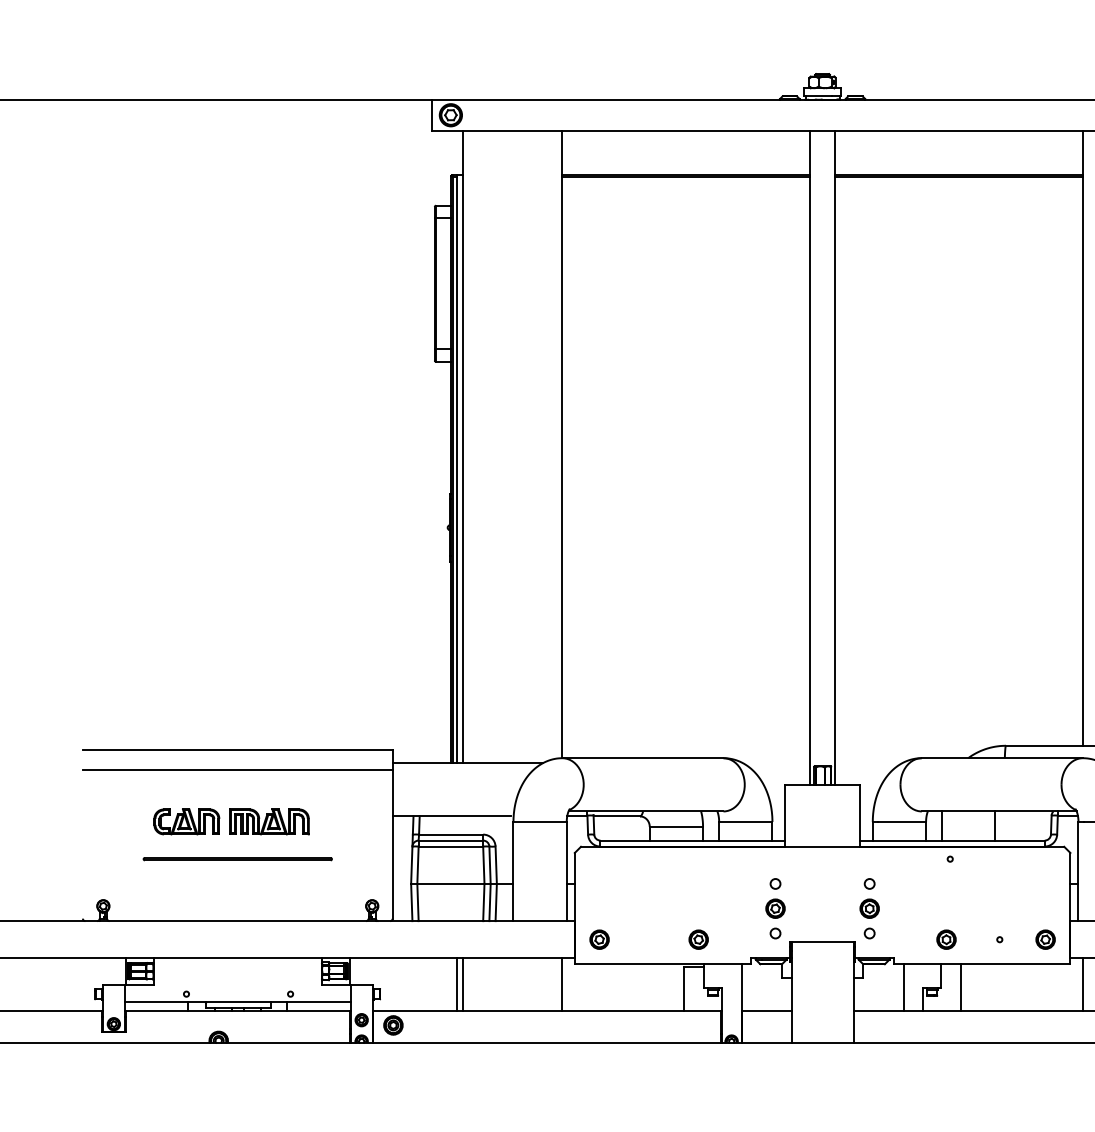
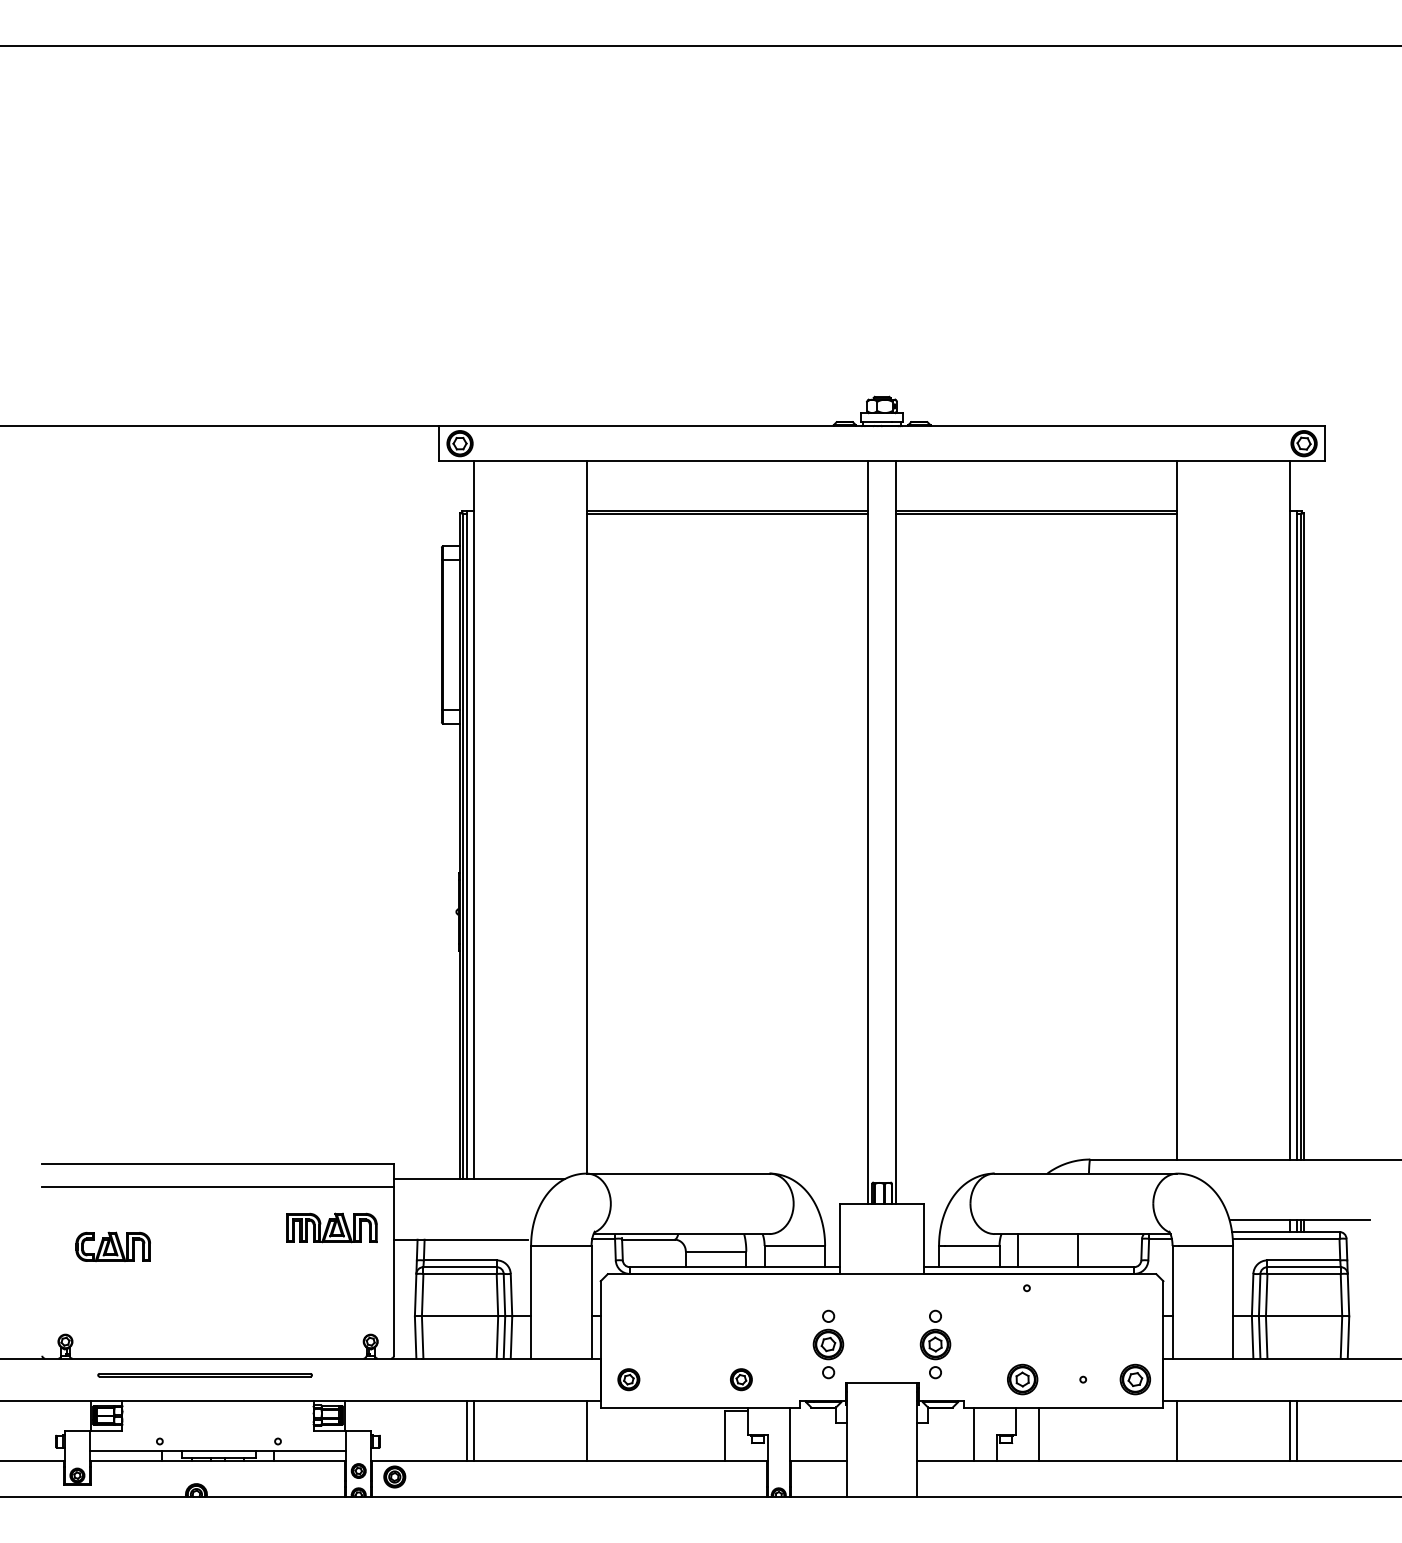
part: (186, 821) -> (112, 1246), moved
part: (268, 821) -> (331, 1227), moved
line: (237, 858) -> (204, 1374), moved
part: (775, 908) -> (828, 1344), size x1.4
part: (869, 908) -> (935, 1344), size x1.4
part: (946, 939) -> (1022, 1379), size x1.4
part: (1044, 939) -> (1134, 1379), size x1.4

